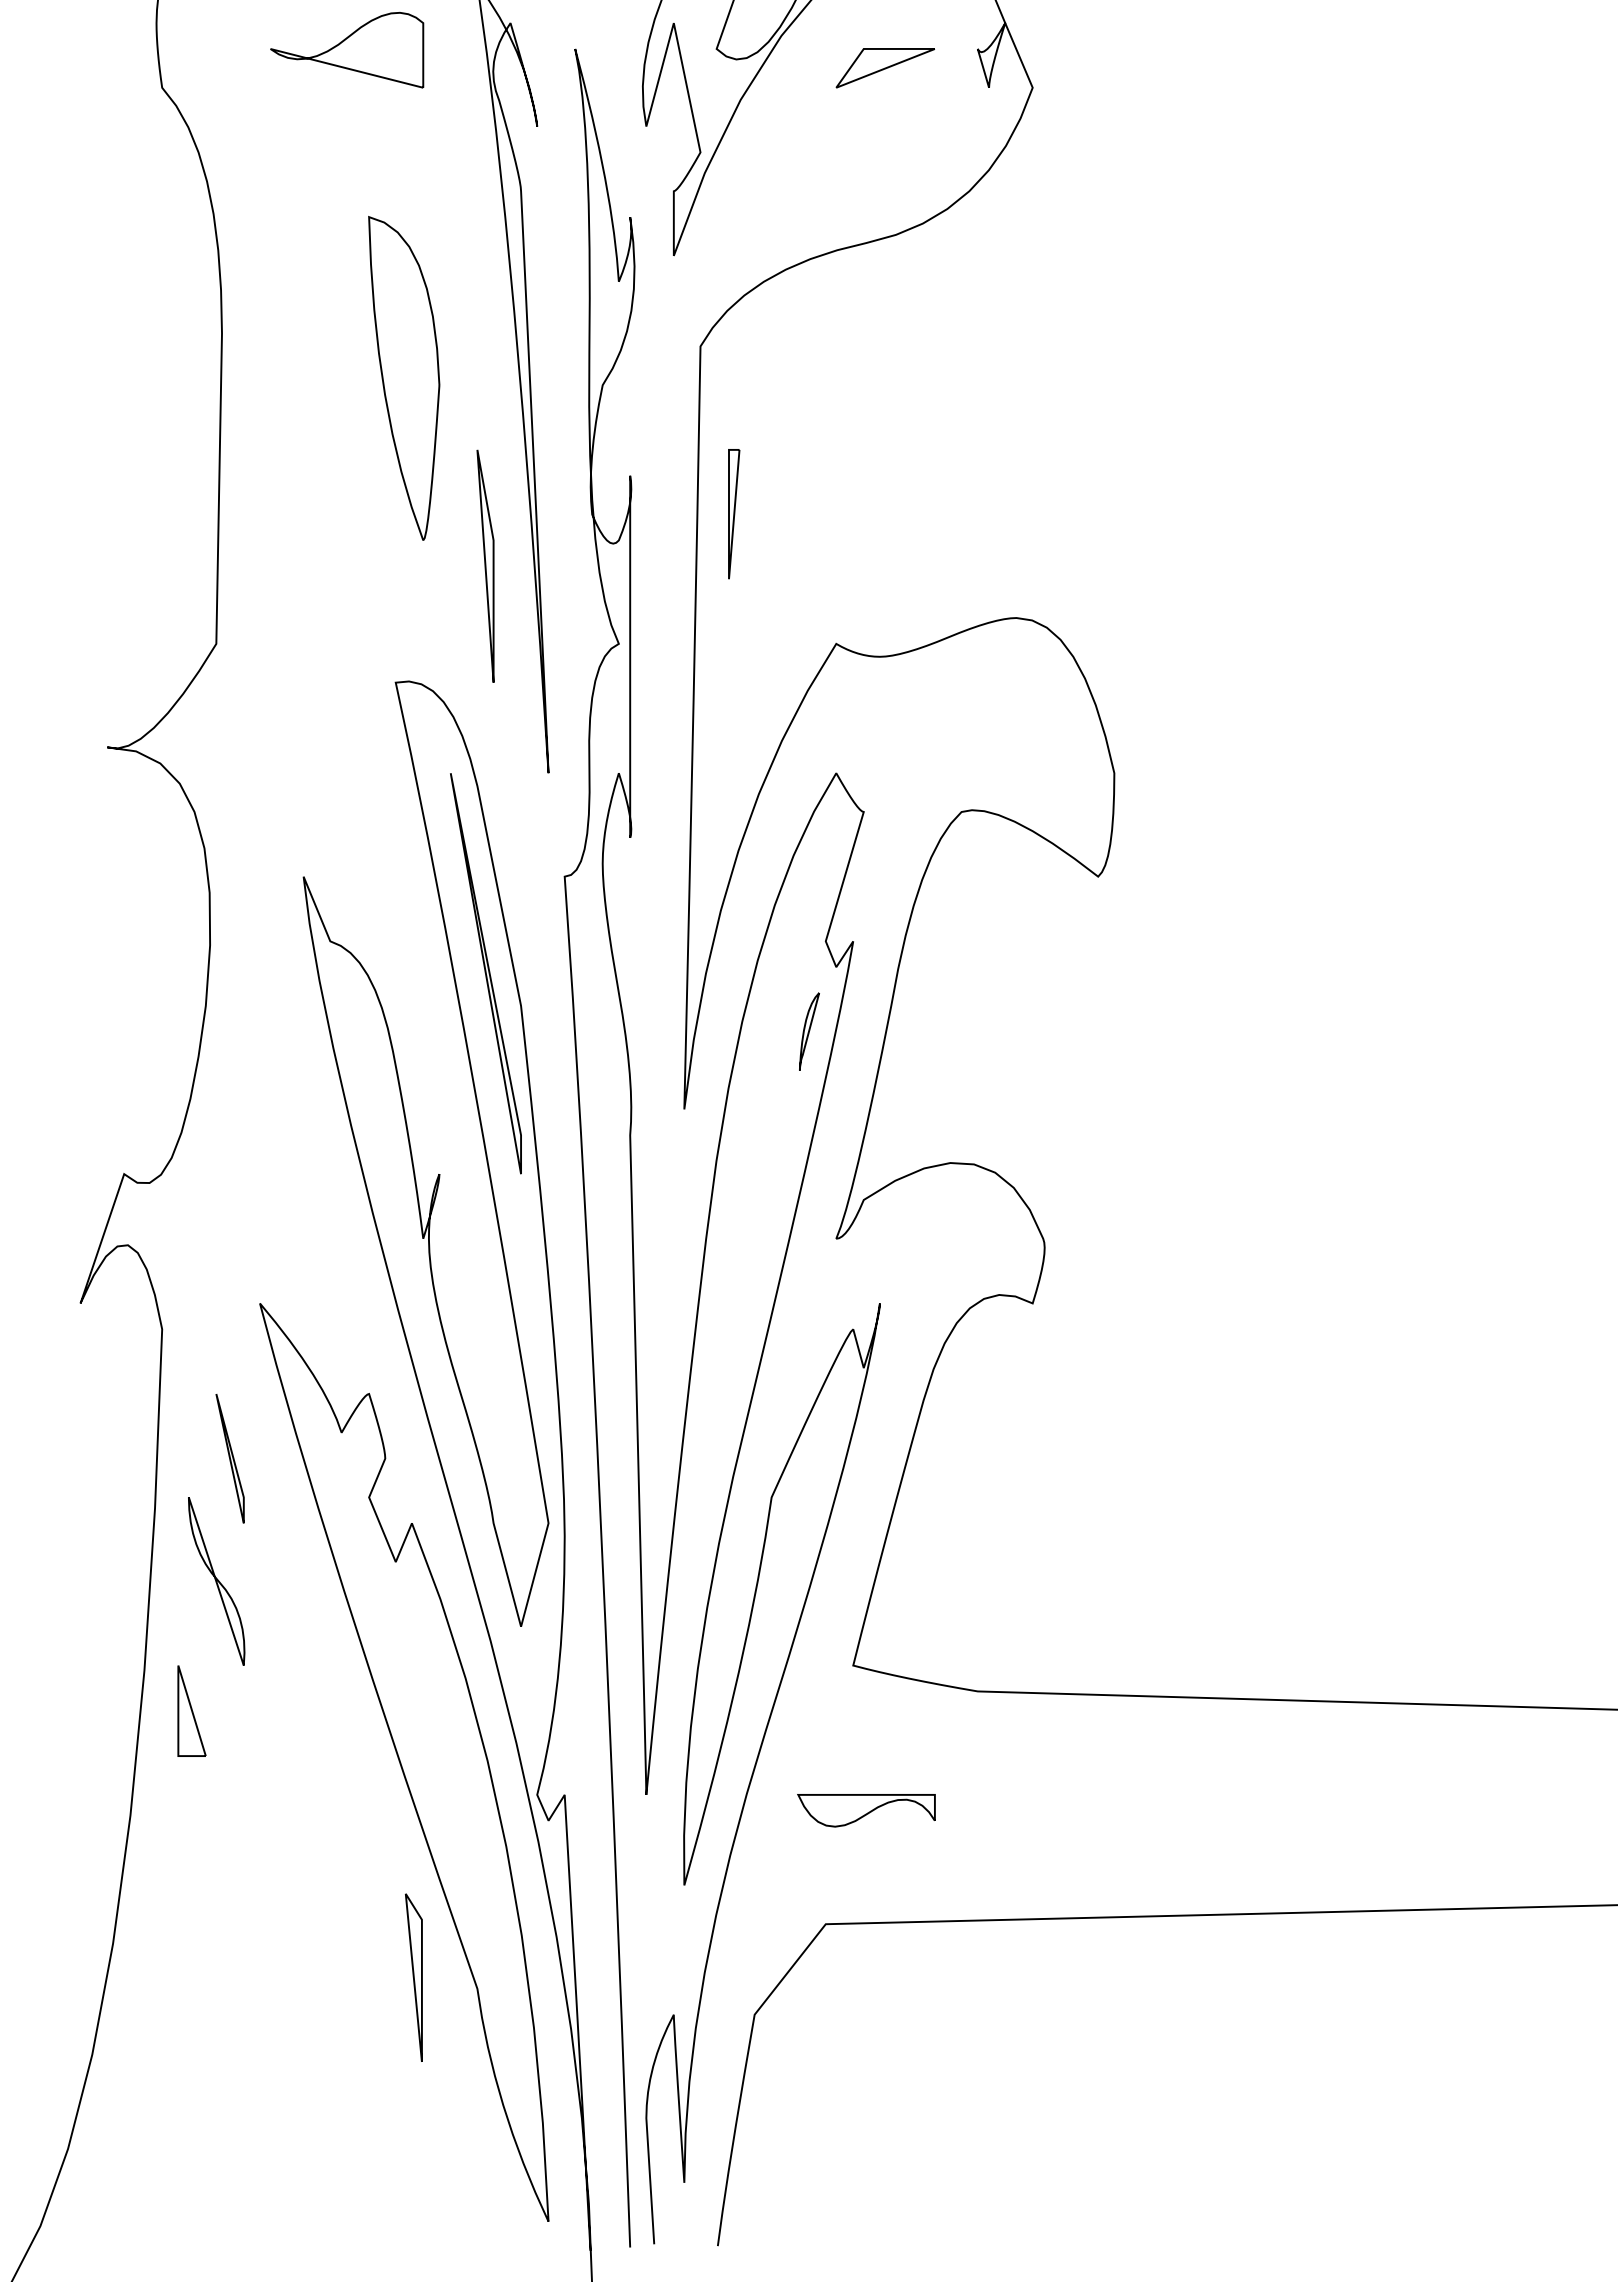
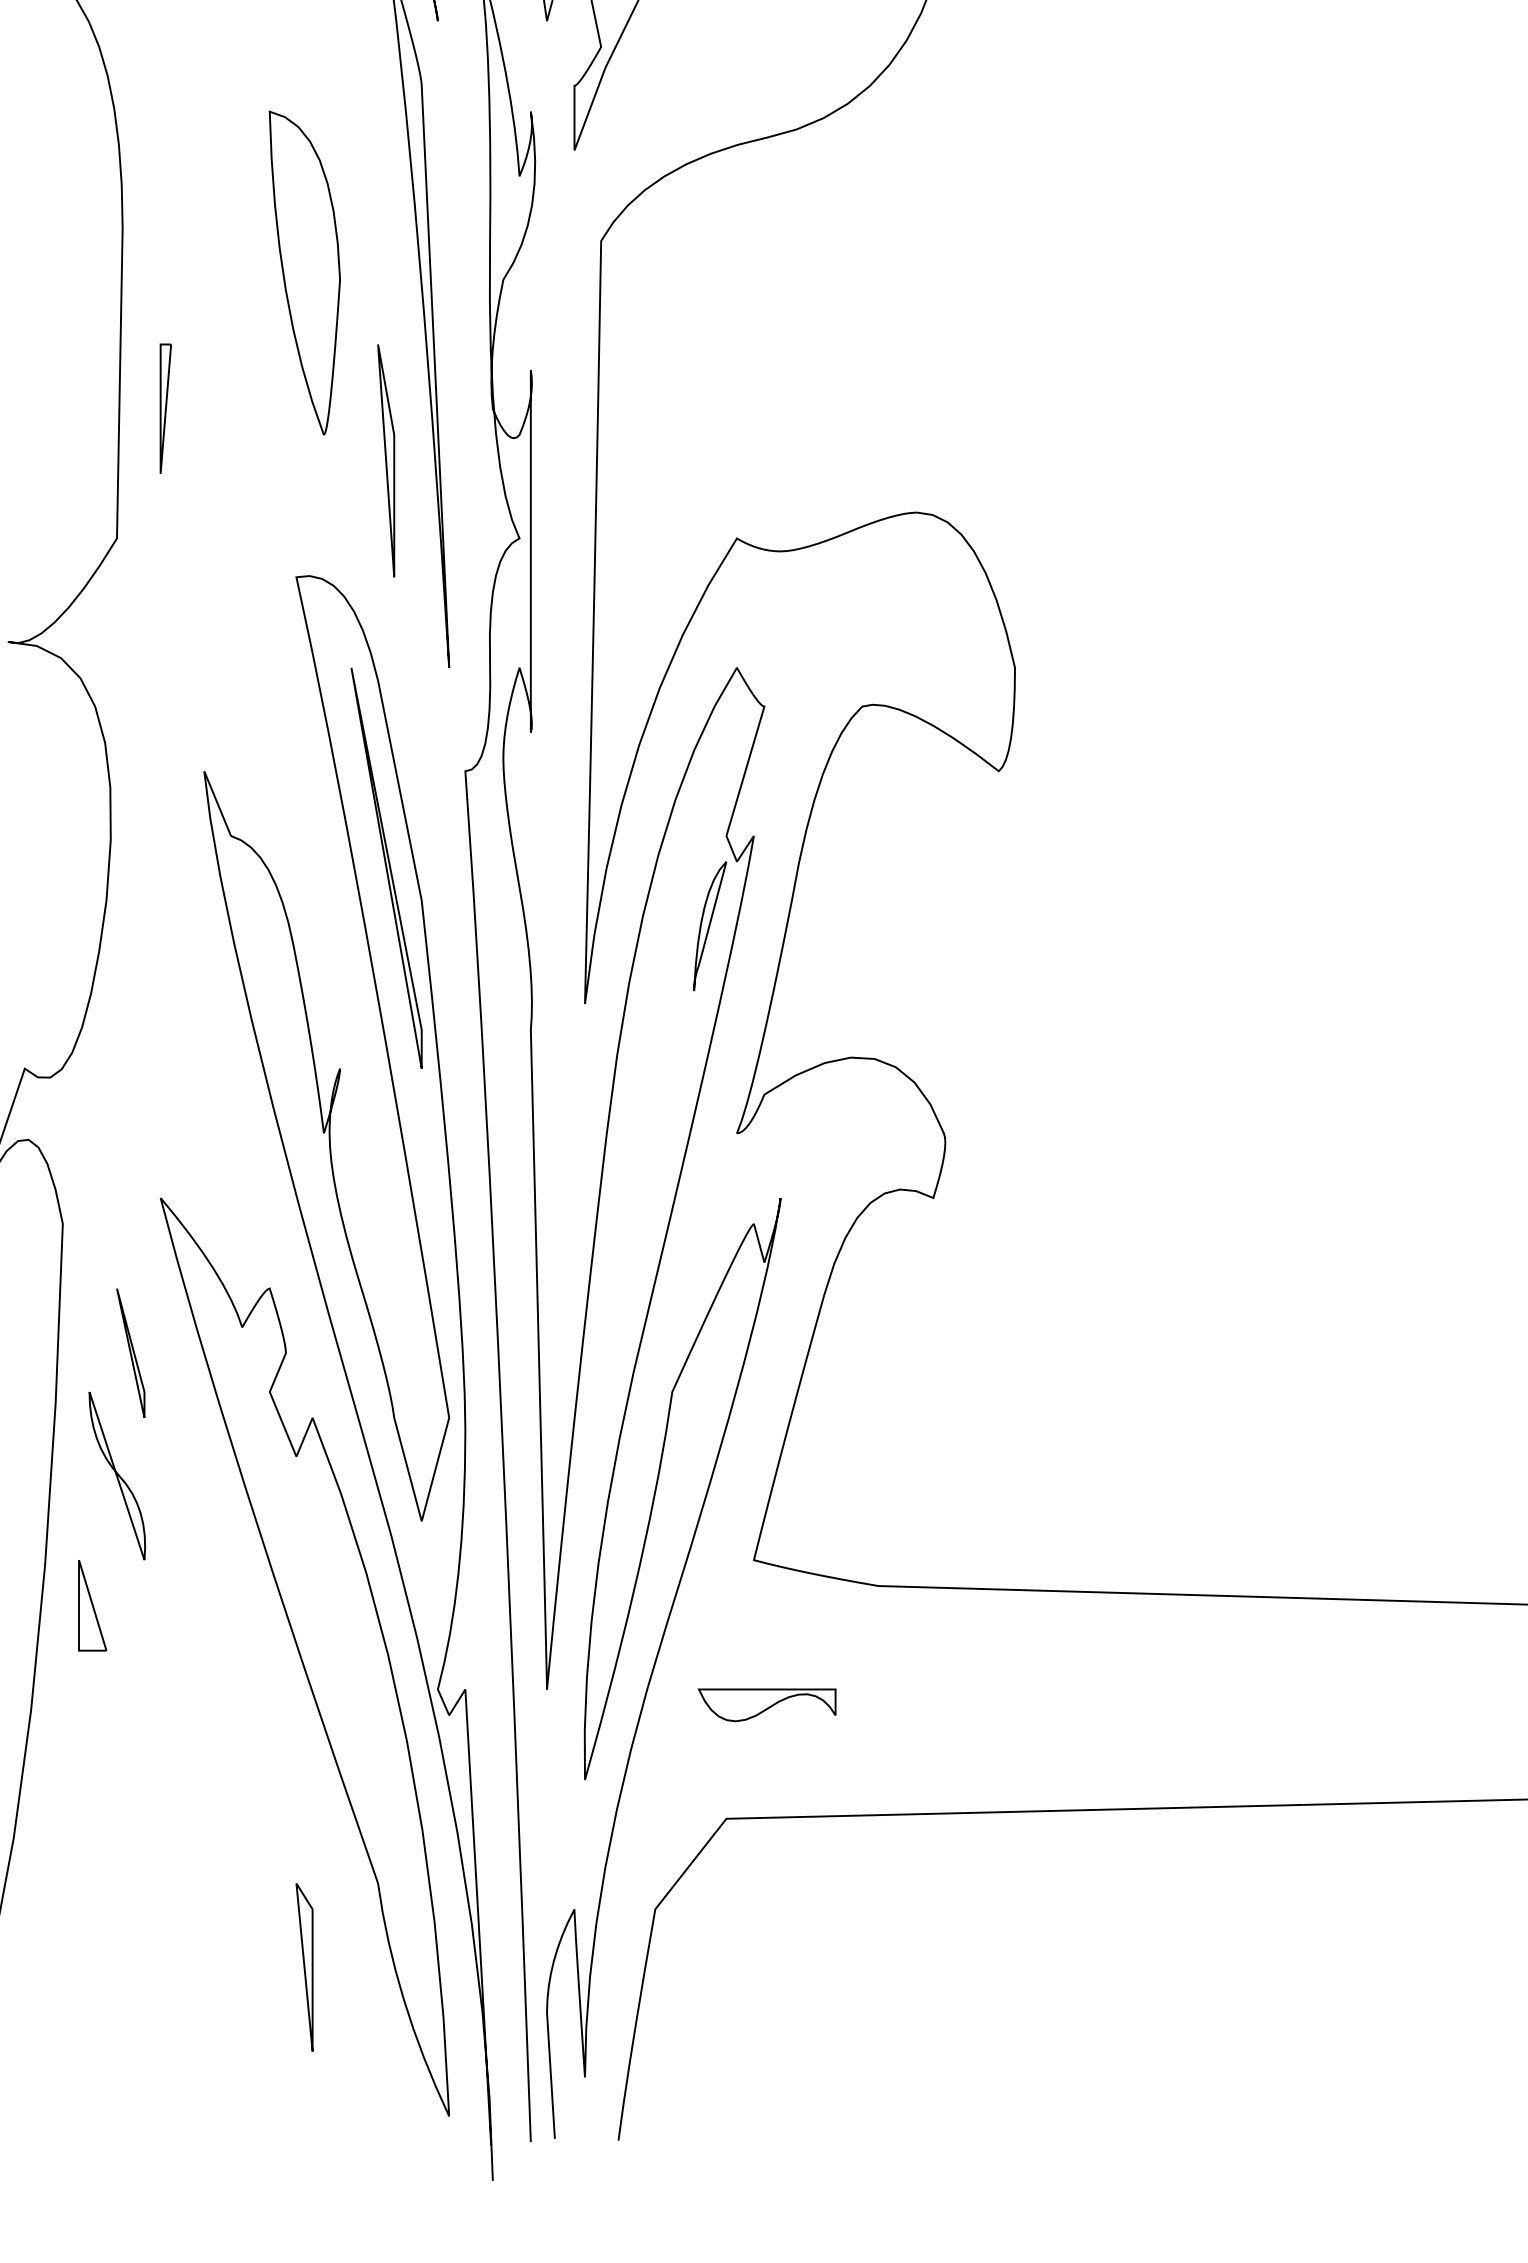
part: (734, 514) -> (166, 409), moved
part: (809, 1031) -> (710, 926), size x1.67
part: (413, 1977) -> (304, 1967), moved

